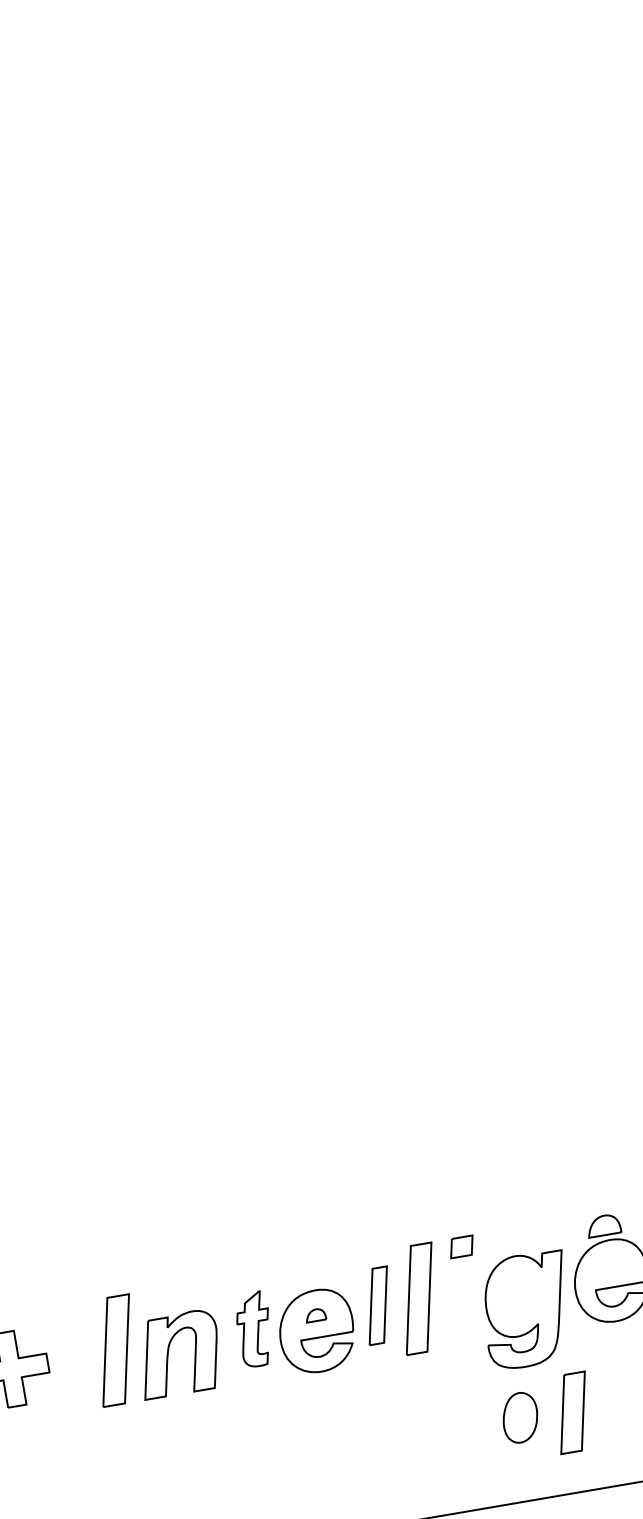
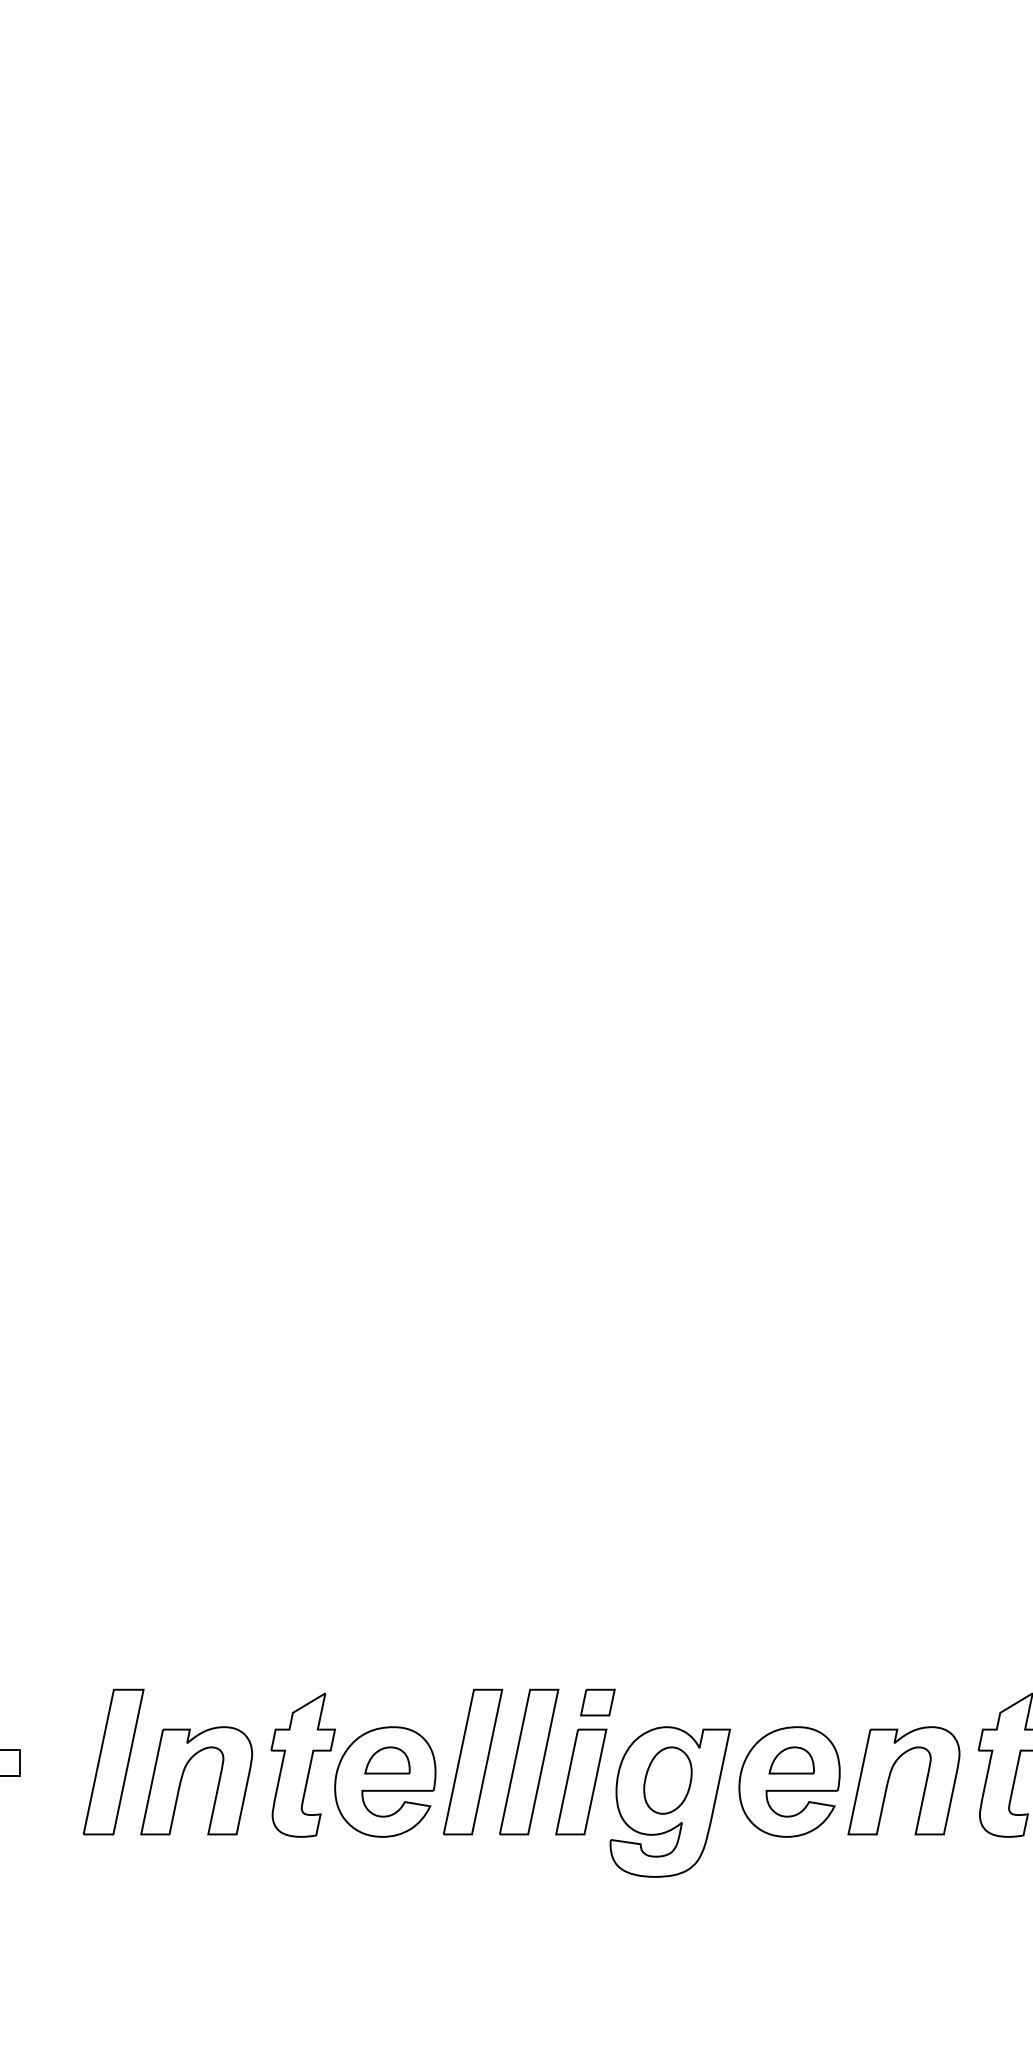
part: (603, 1225) -> (791, 1760), moved
part: (378, 1305) -> (473, 1761), size x1.43
part: (315, 1315) -> (387, 1760), size x1.67
part: (254, 1328) -> (302, 1764), size x1.43
part: (573, 1412) -> (581, 1781), moved
part: (520, 1417) -> (667, 1780), moved

